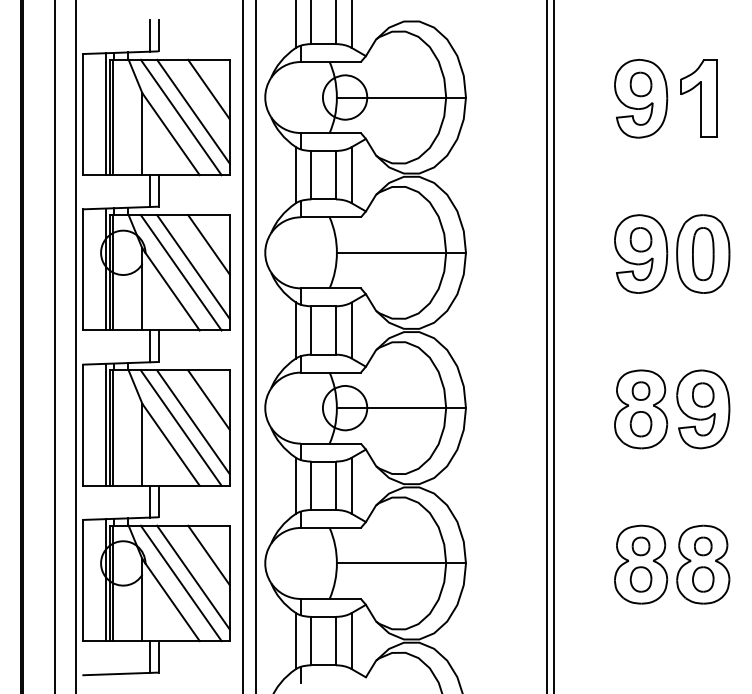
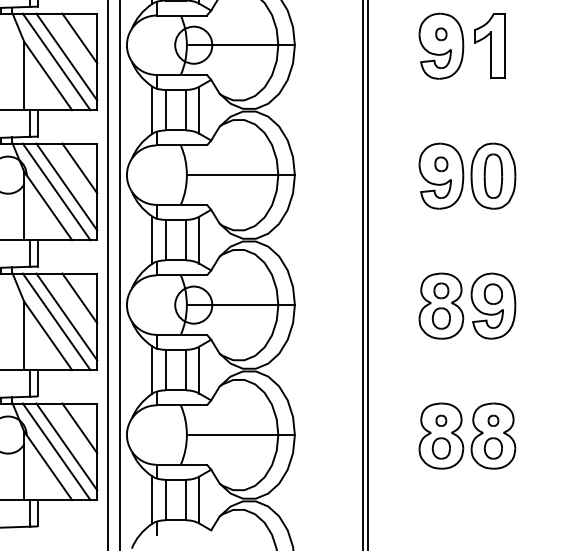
part: (640, 84) -> (440, 34), size x0.6
part: (640, 239) -> (440, 164), size x0.7
part: (640, 546) -> (440, 420), size x0.7
part: (703, 546) -> (493, 420), size x0.7

